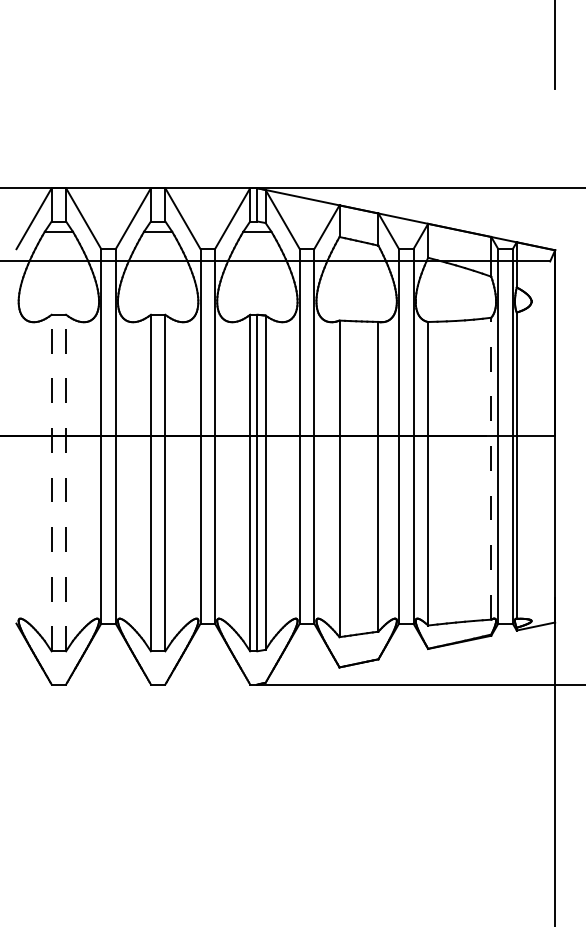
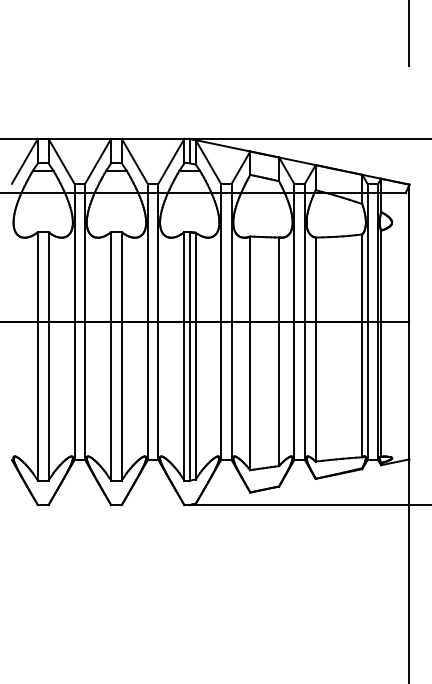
line: (491, 468) -> (362, 345), dashed -> solid
line: (51, 482) -> (37, 356), dashed -> solid
line: (66, 482) -> (48, 356), dashed -> solid

